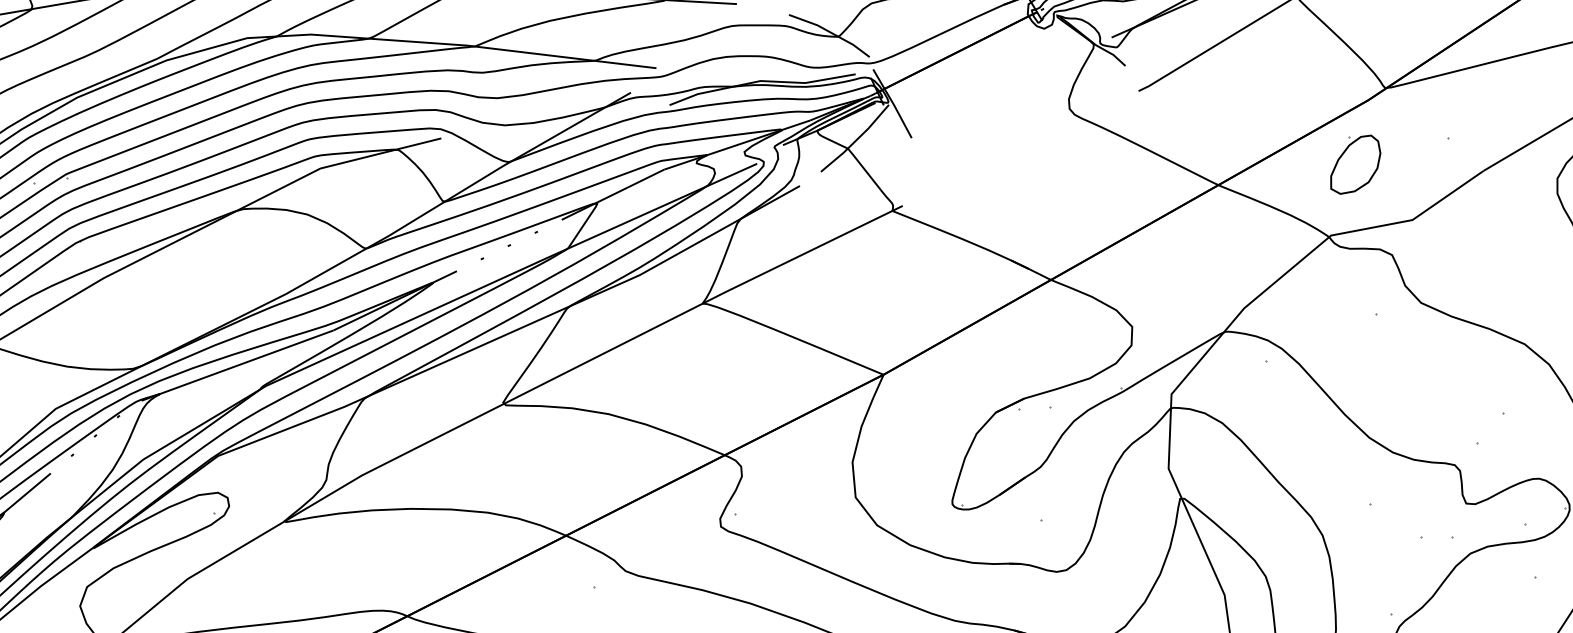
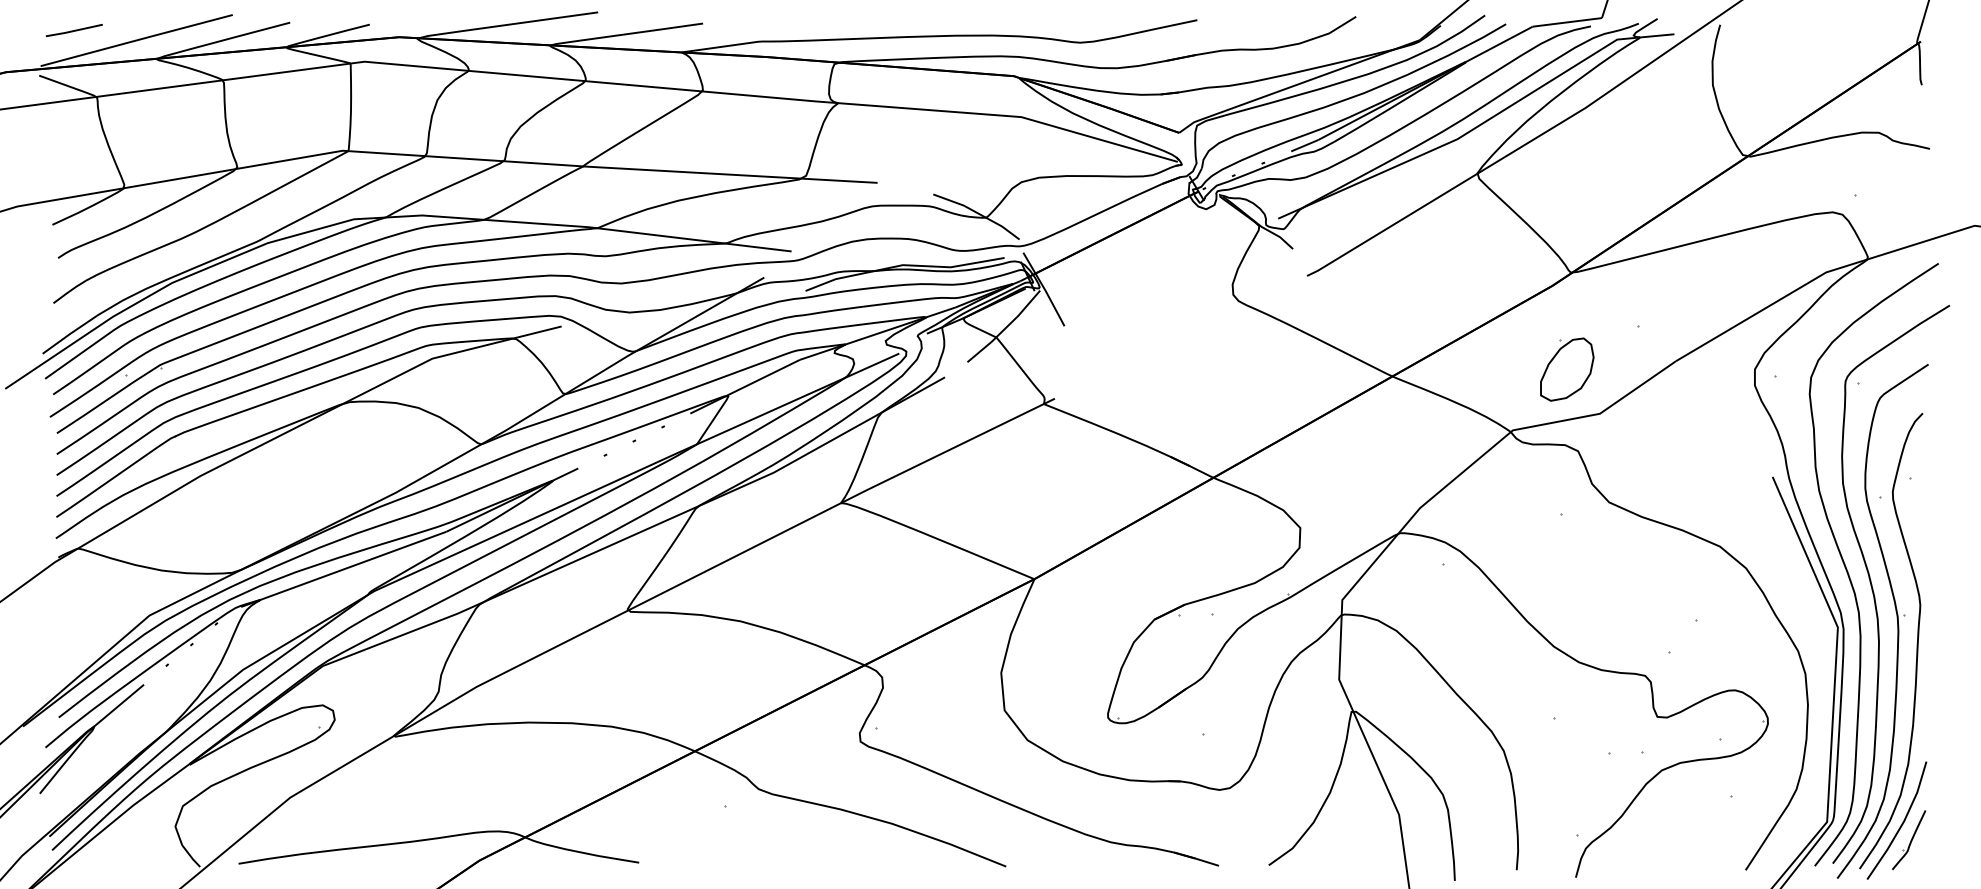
part: (1355, 164) -> (1567, 369), moved

